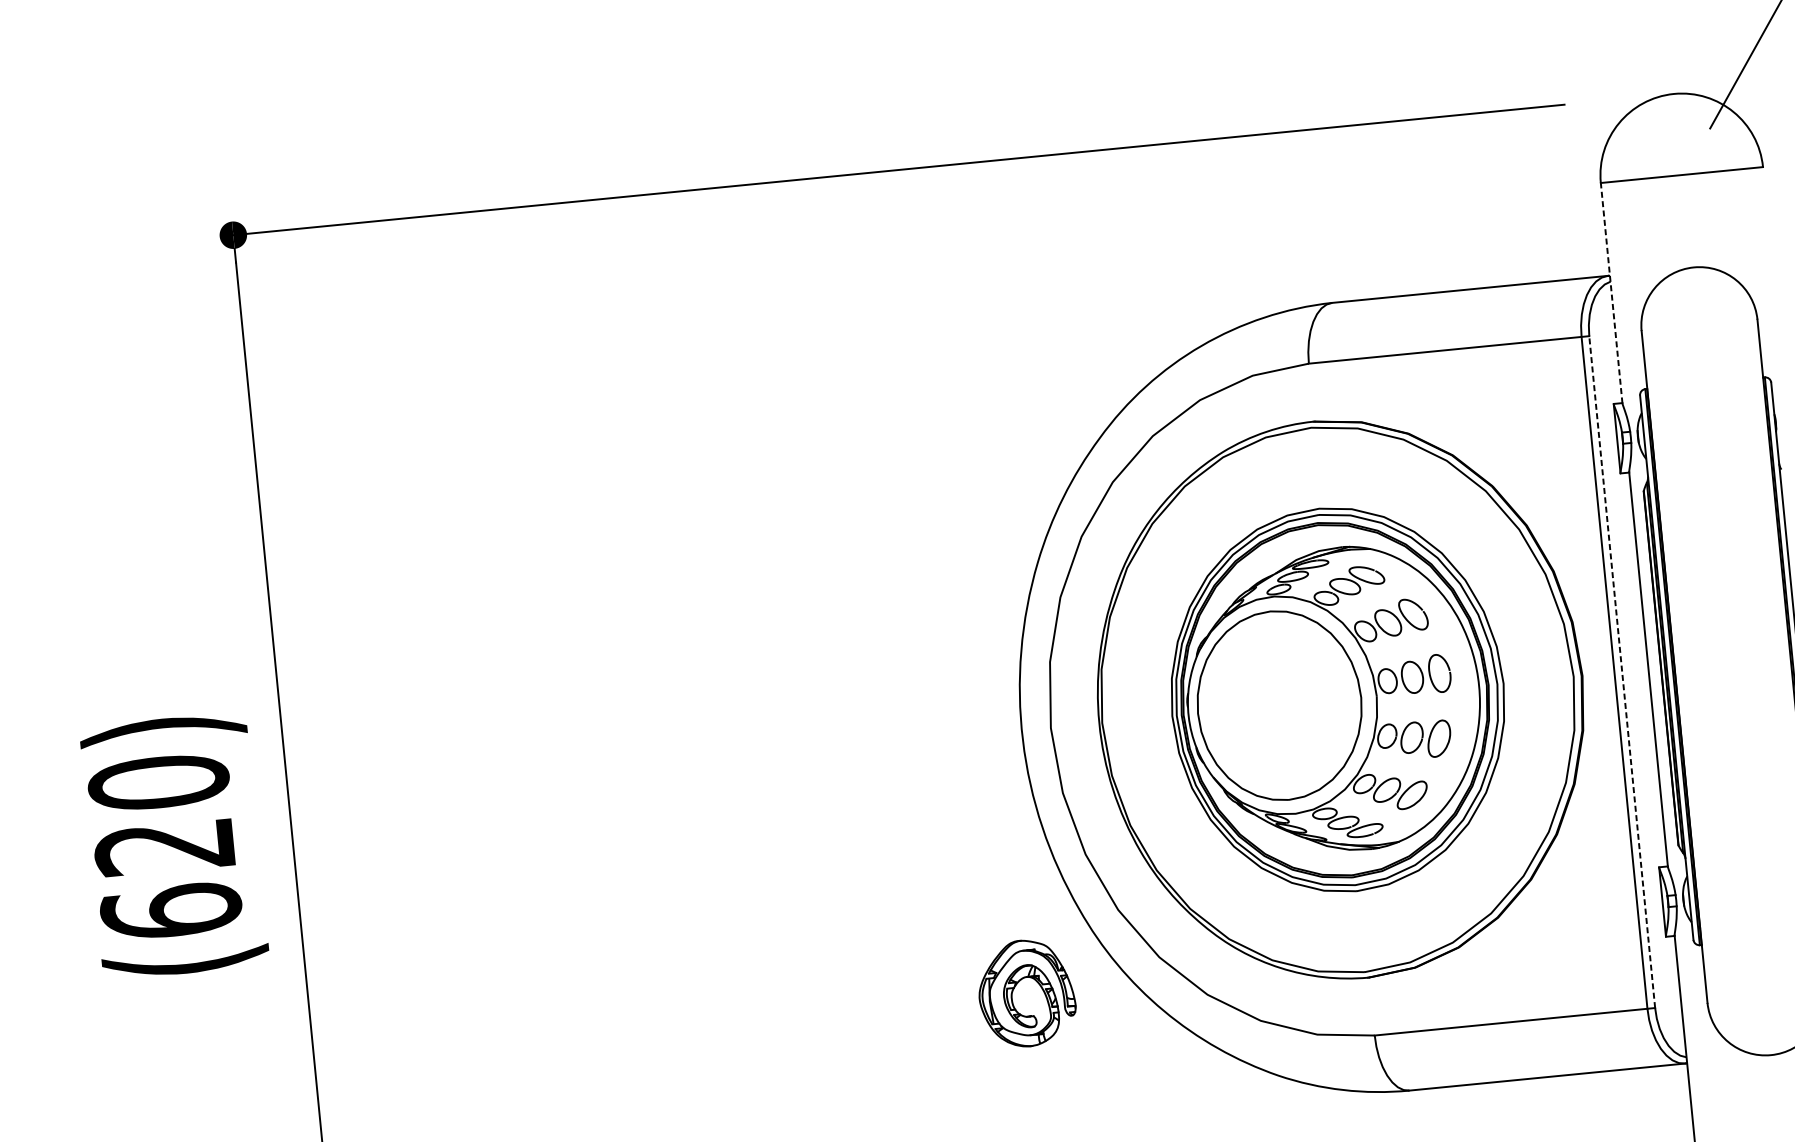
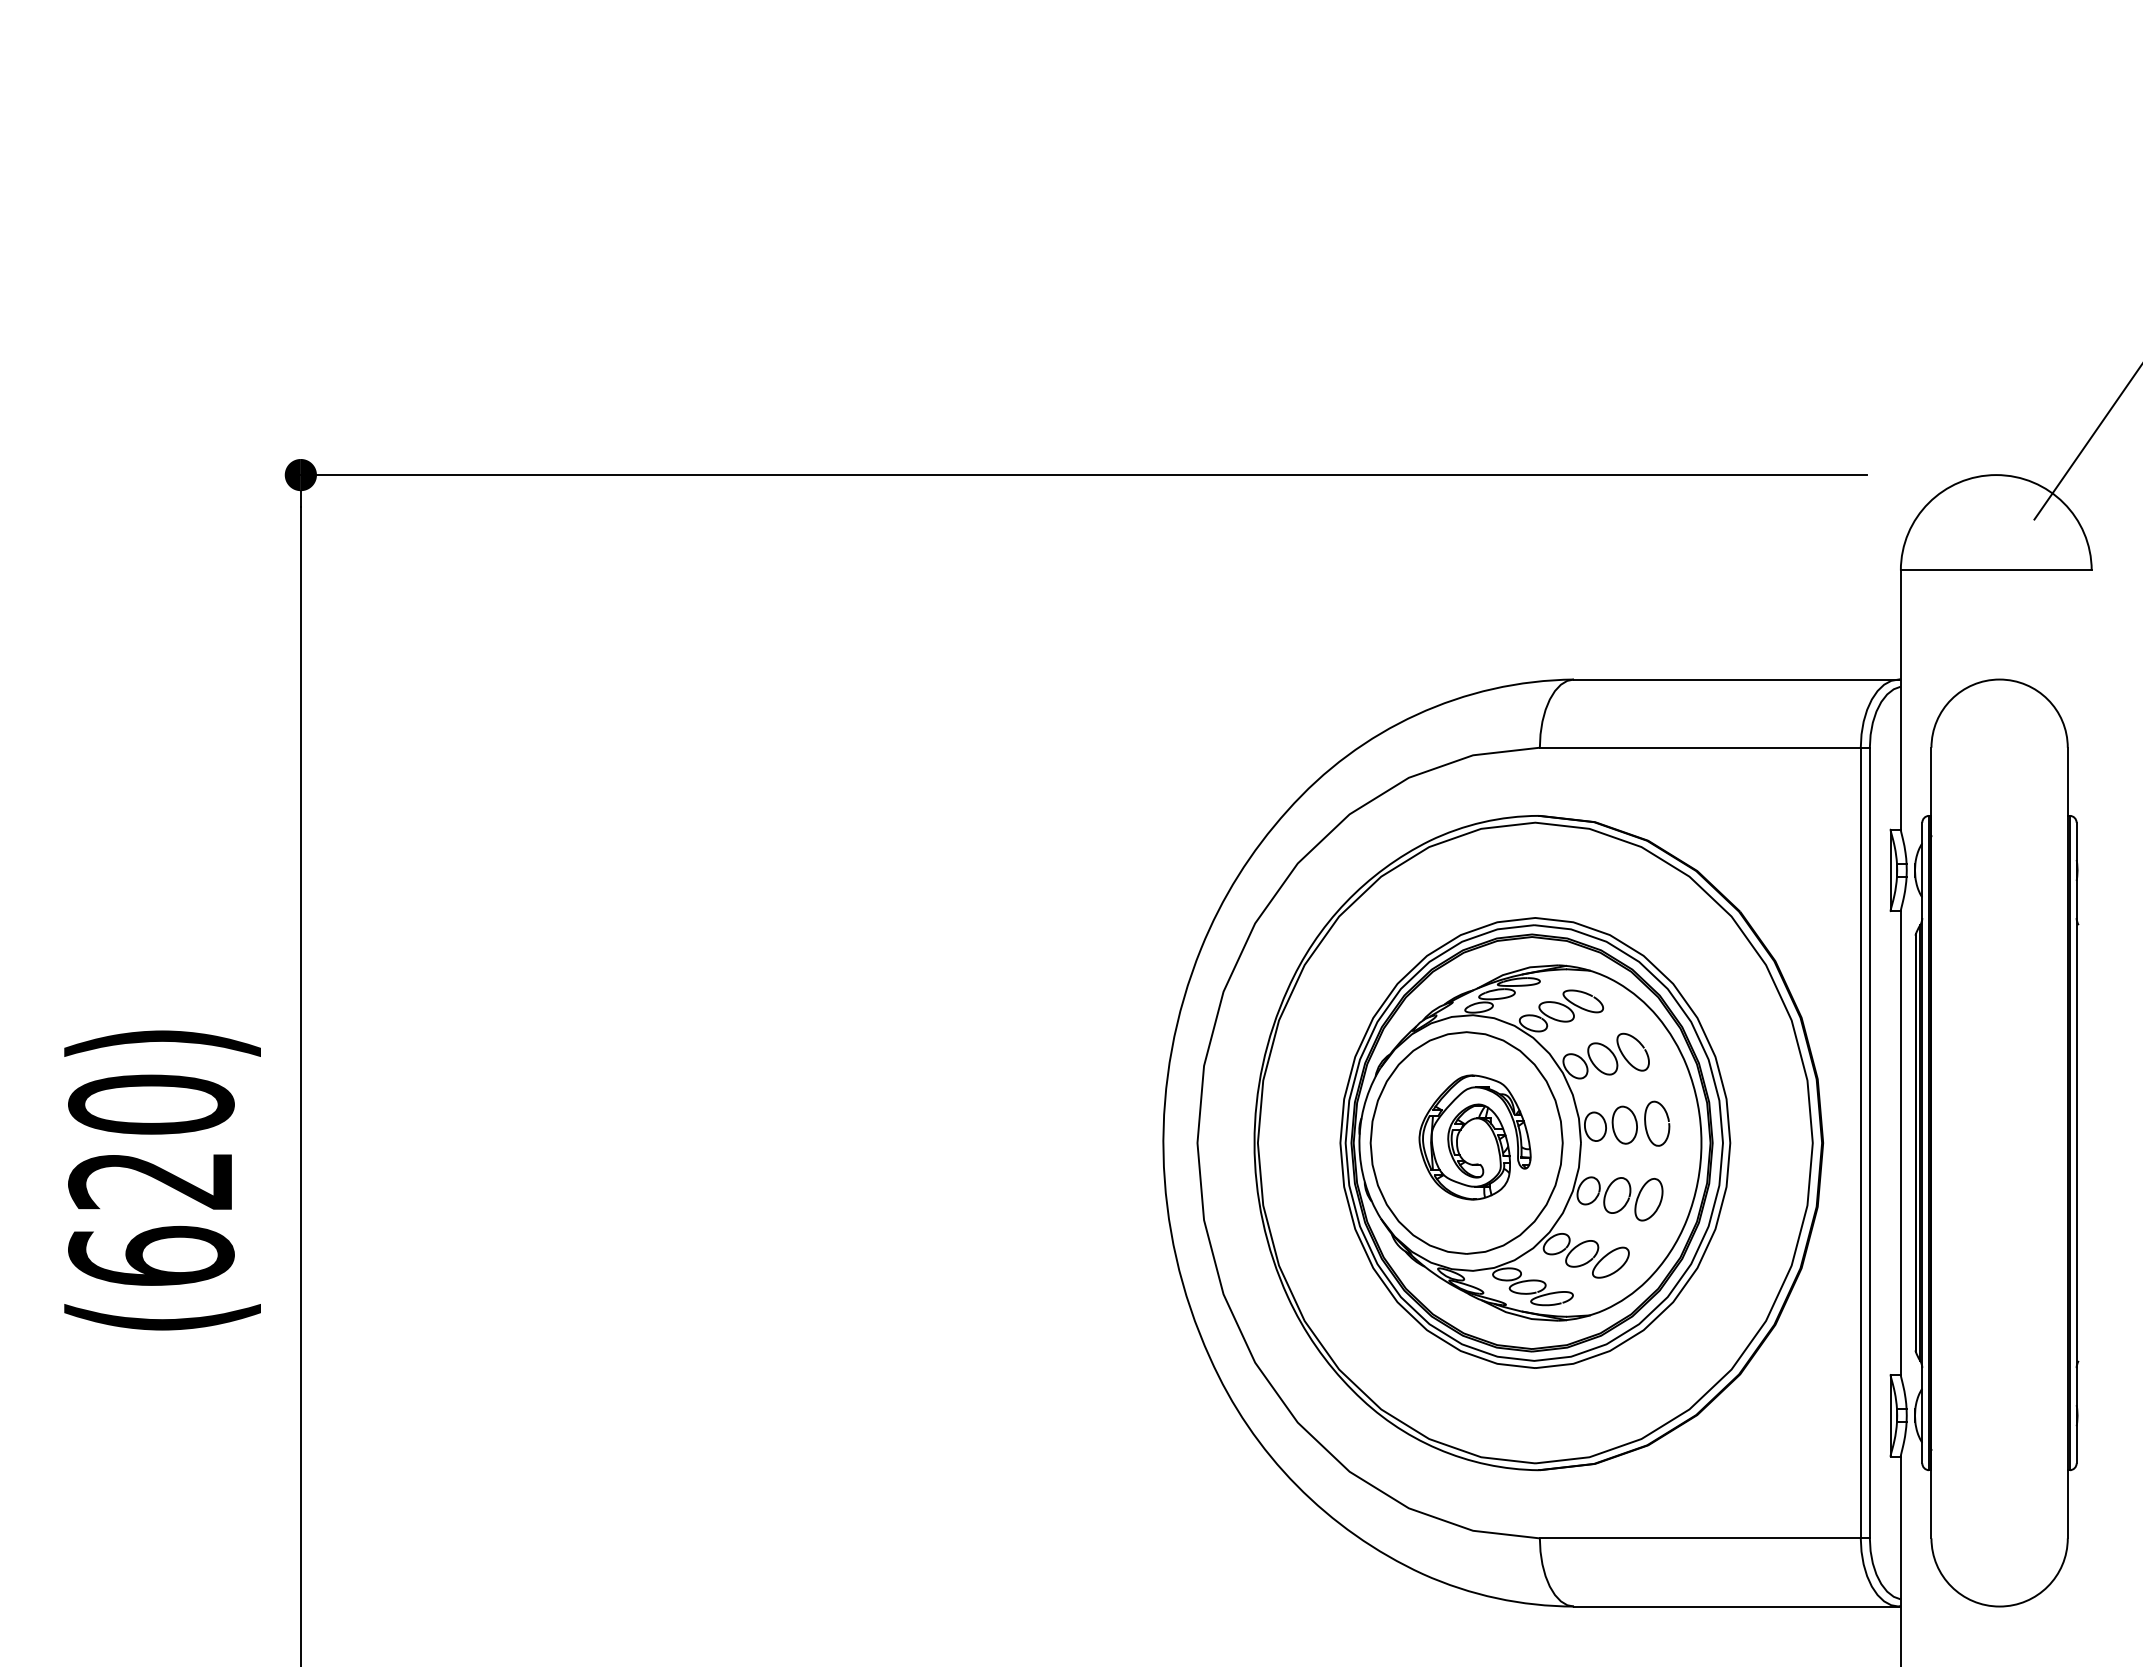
line: (1611, 293) -> (1900, 700), dashed -> solid
line: (1621, 671) -> (1869, 1142), dashed -> solid
part: (1014, 988) -> (1461, 1130), moved

